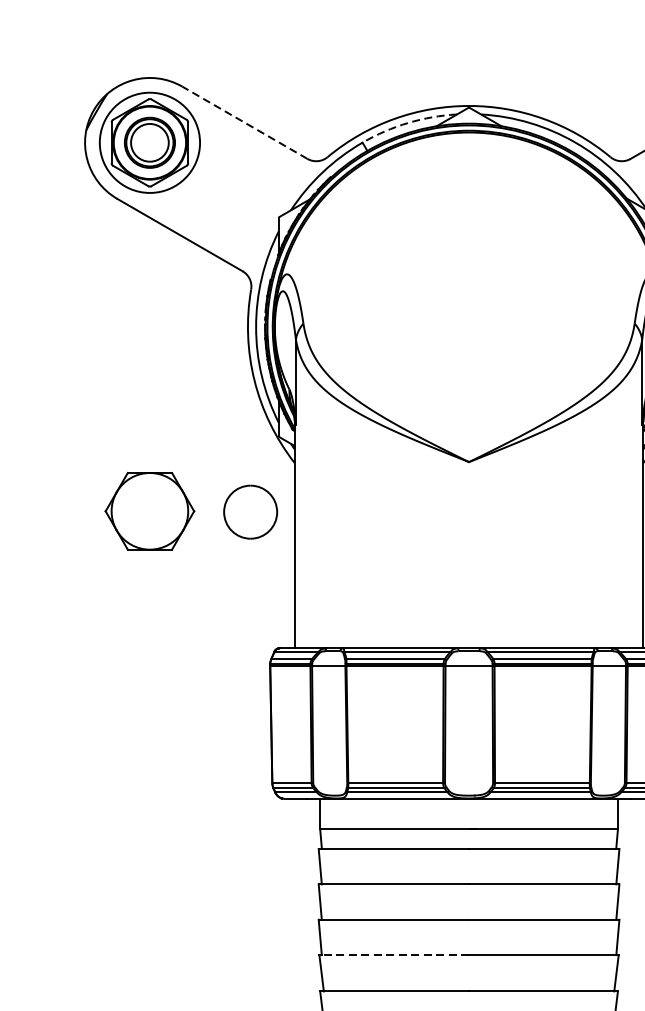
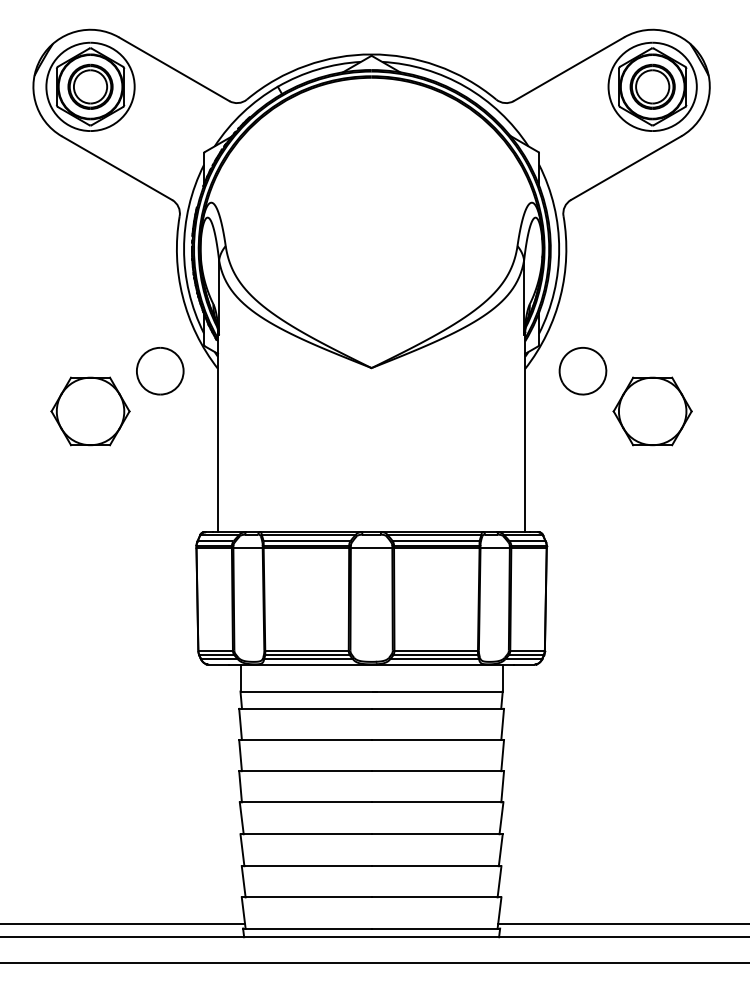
line: (245, 123) -> (174, 69), dashed -> solid
arc: (407, 123) -> (317, 69), dashed -> solid
part: (250, 512) -> (160, 371), moved
line: (395, 955) -> (306, 802), dashed -> solid

